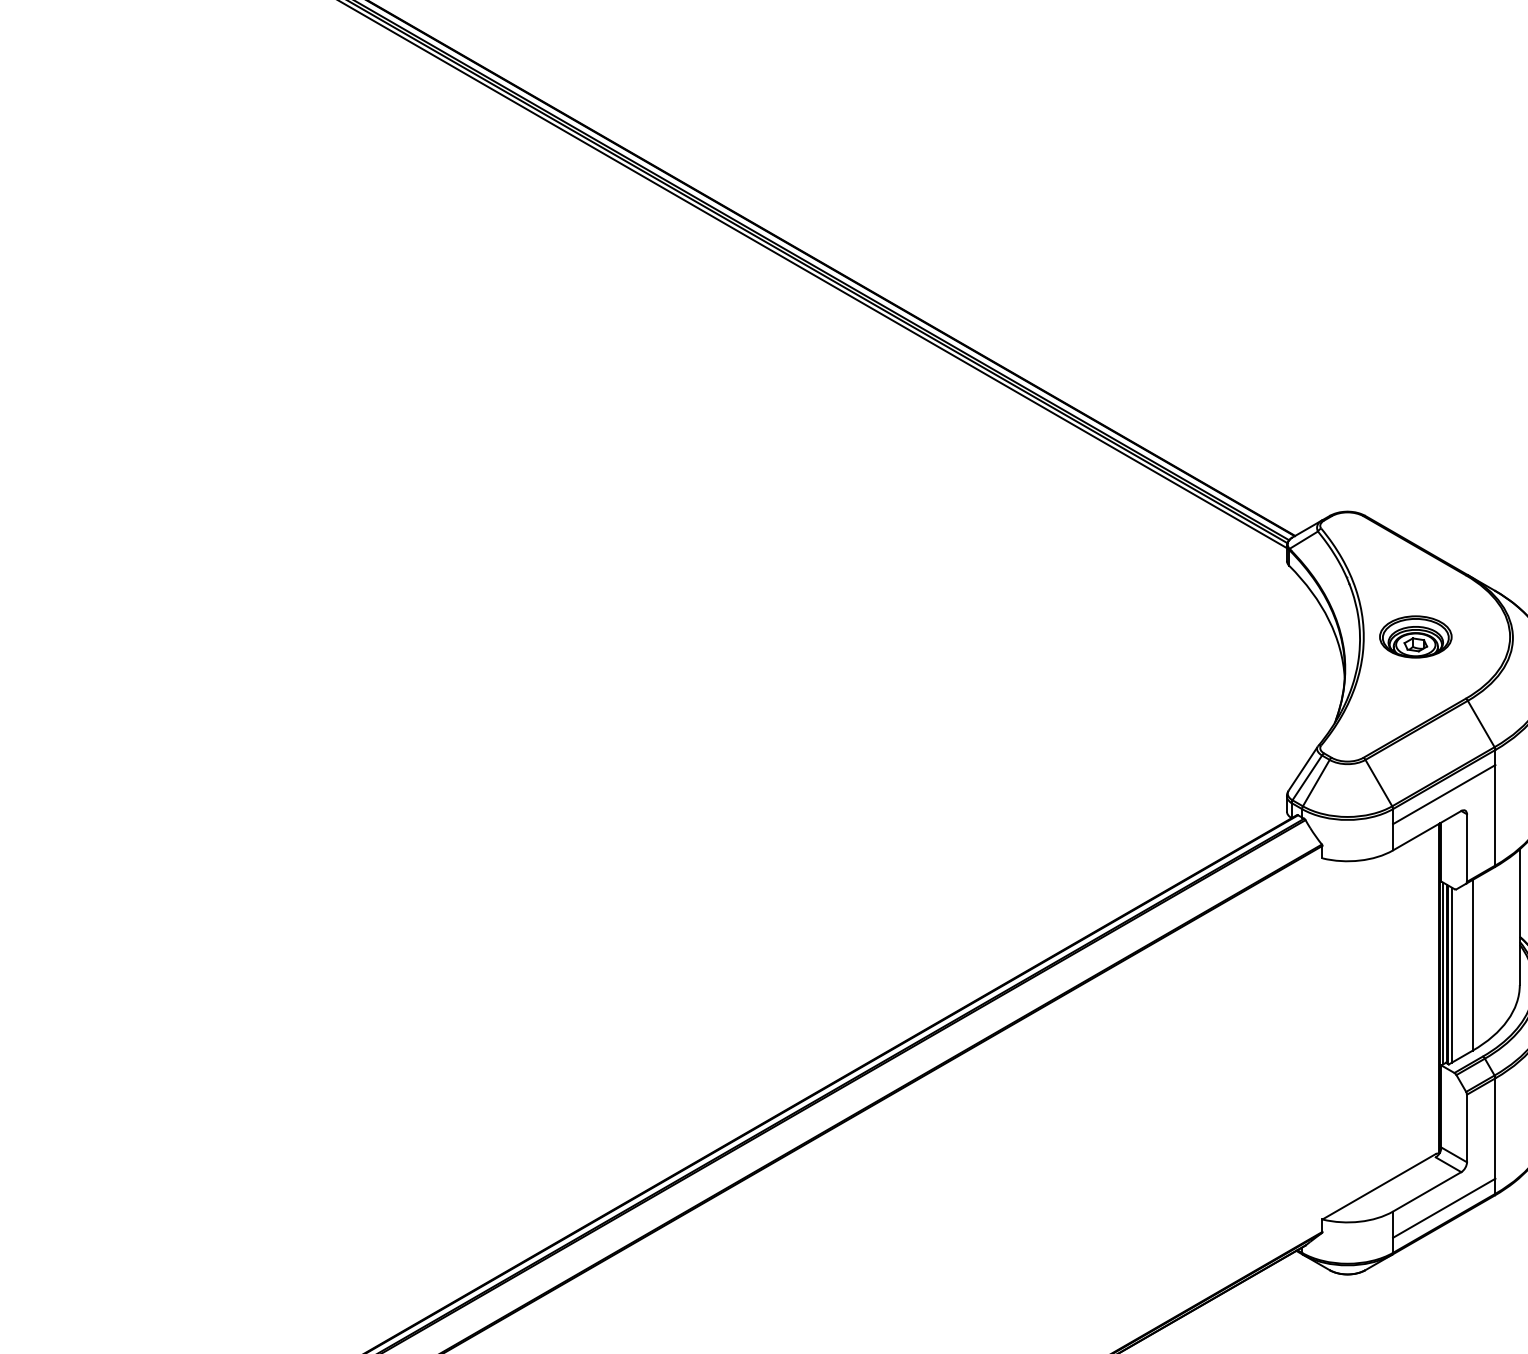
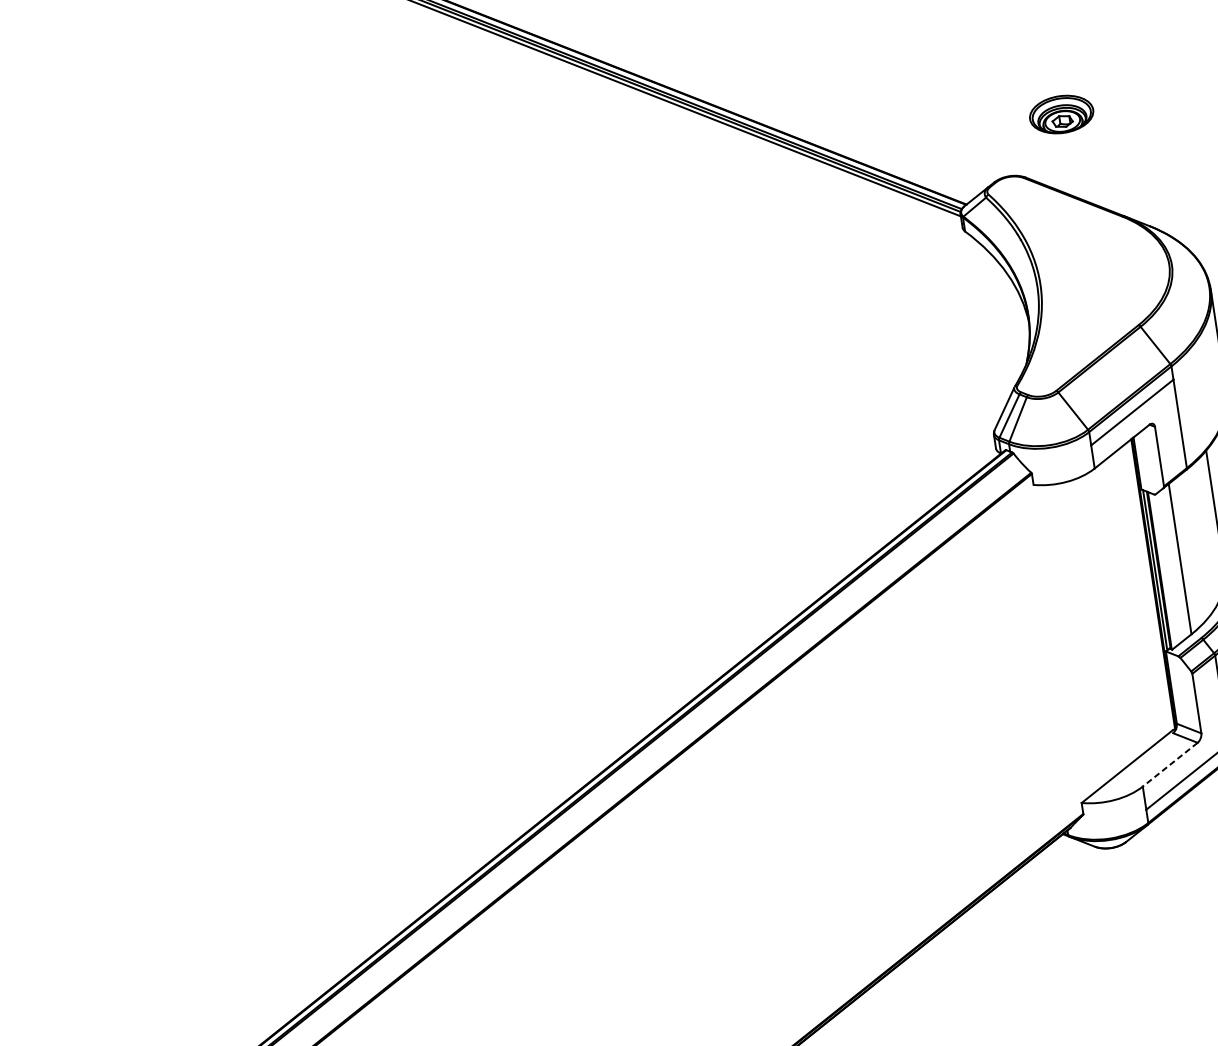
part: (1415, 636) -> (1061, 114), moved
line: (1451, 974) -> (1162, 570), removed
line: (1426, 1192) -> (1169, 765), solid -> dashed

